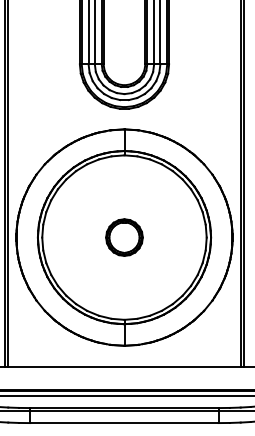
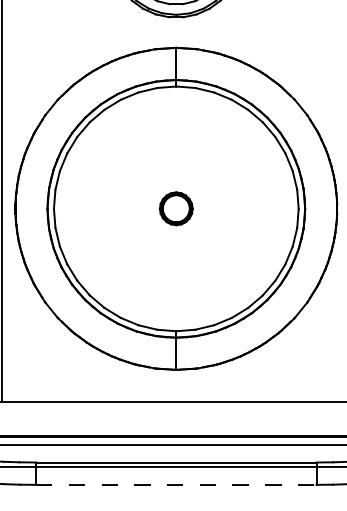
part: (124, 237) -> (176, 208), size x0.6
line: (124, 423) -> (176, 485), solid -> dashed

